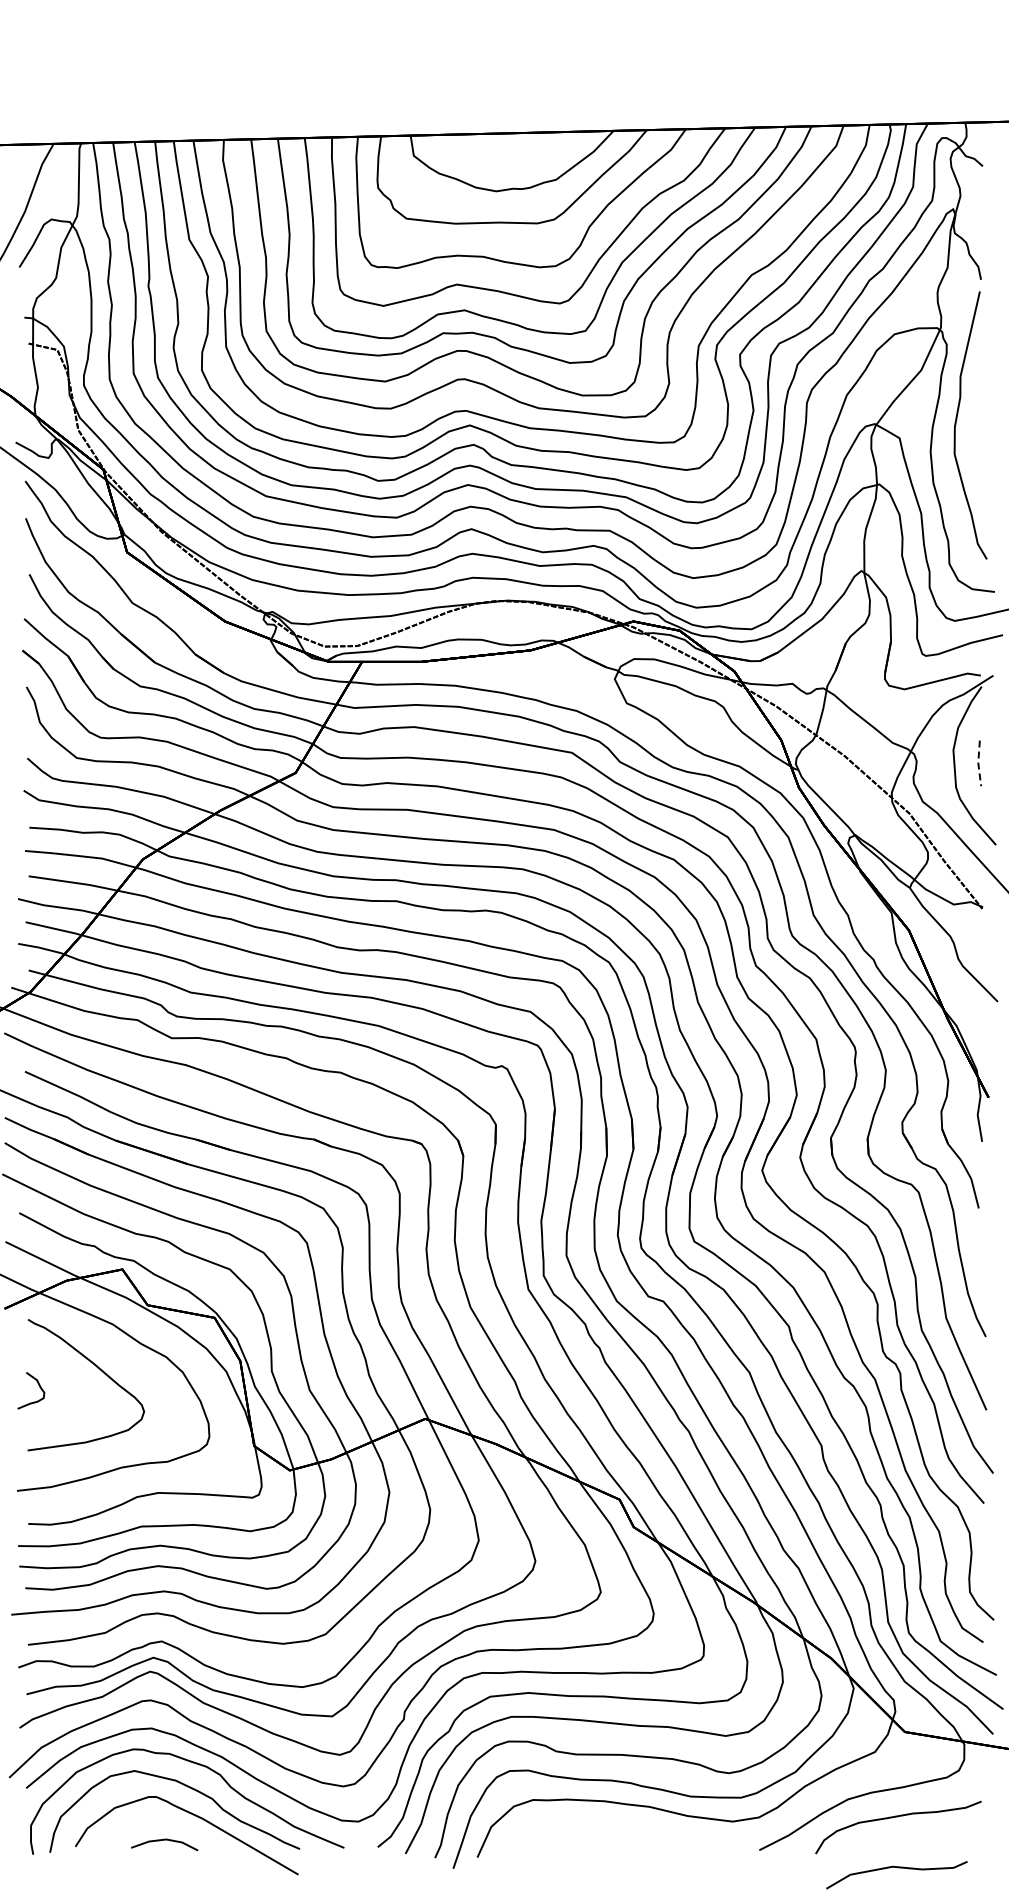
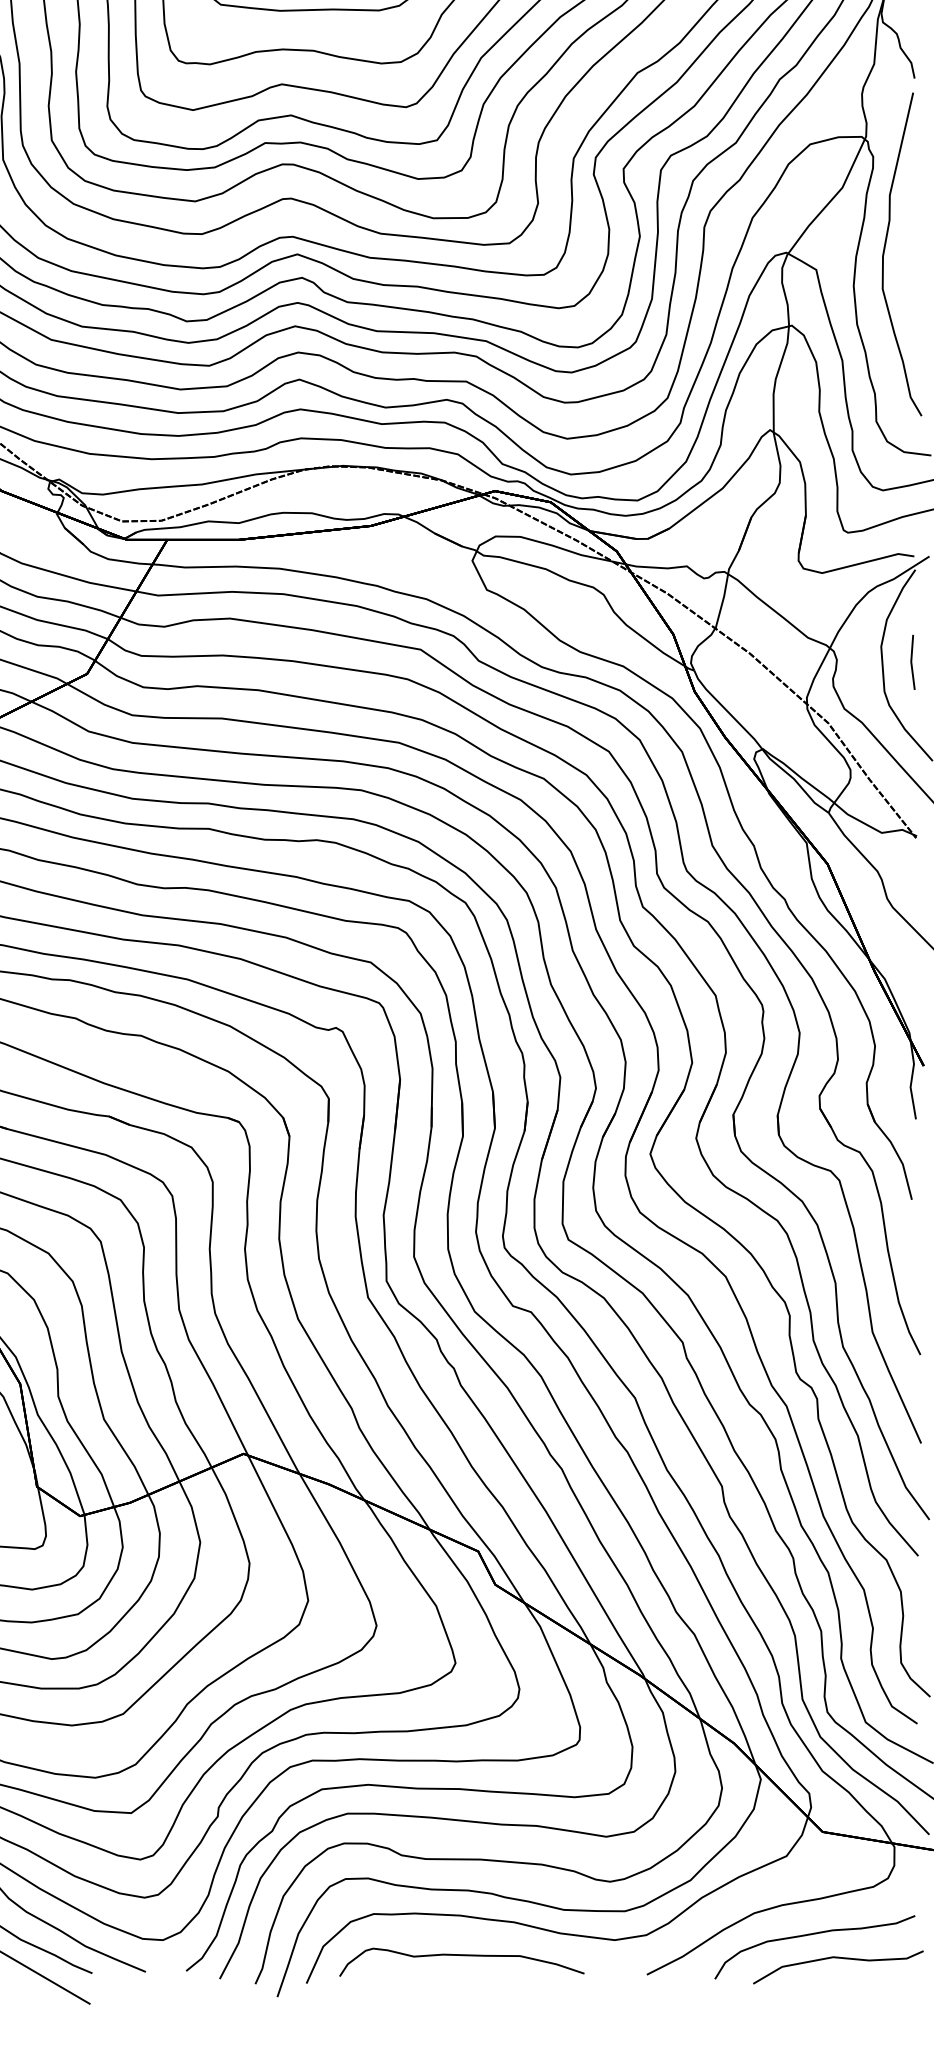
line: (978, 762) -> (911, 661), dashed -> solid
curve: (605, 1834) -> (461, 1955), added
curve: (897, 1868) -> (839, 1959), moved

